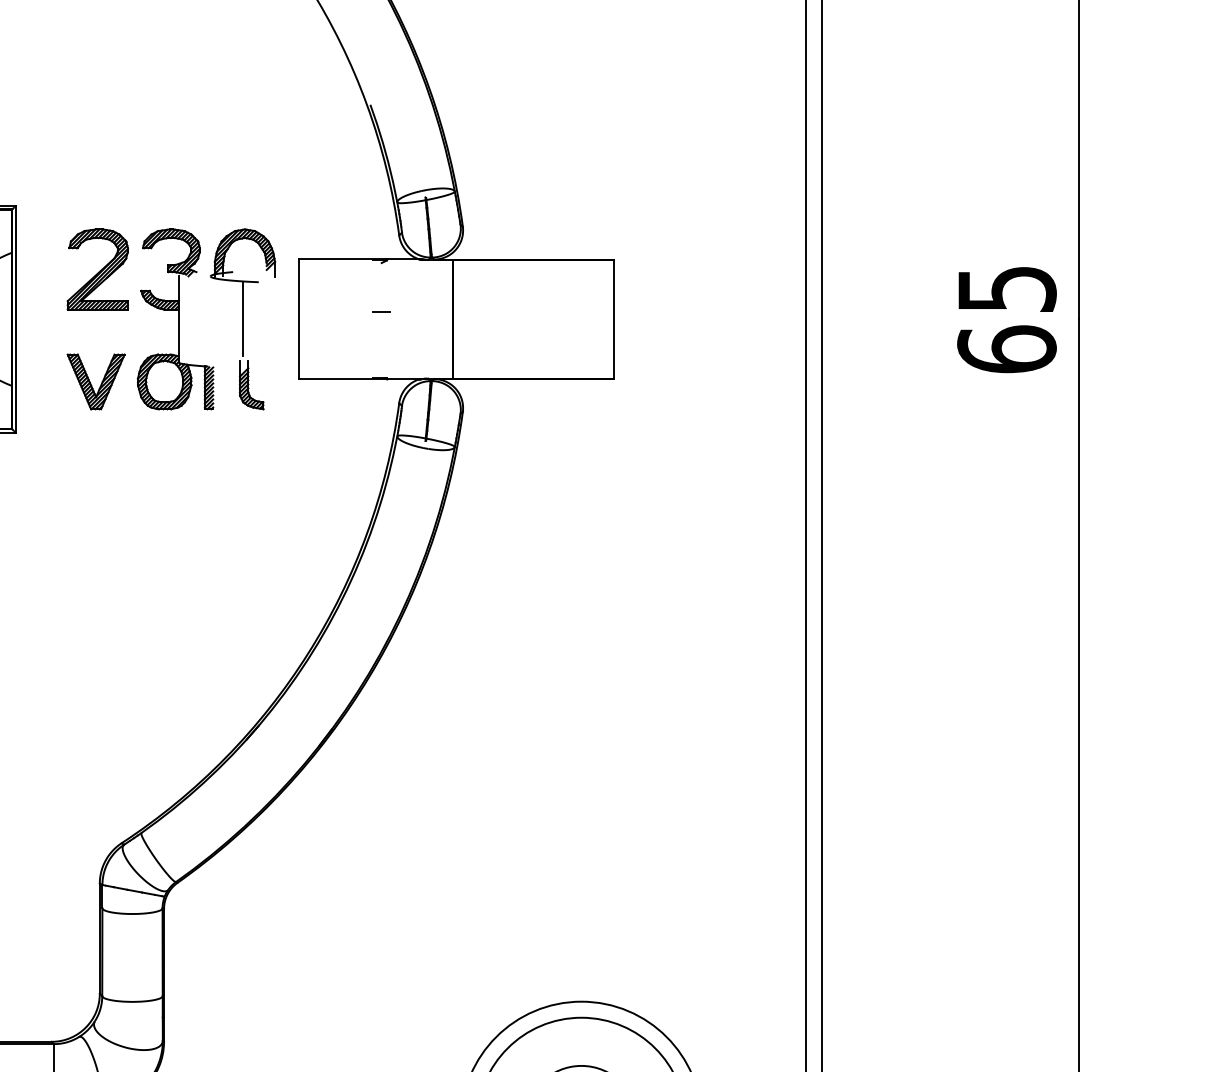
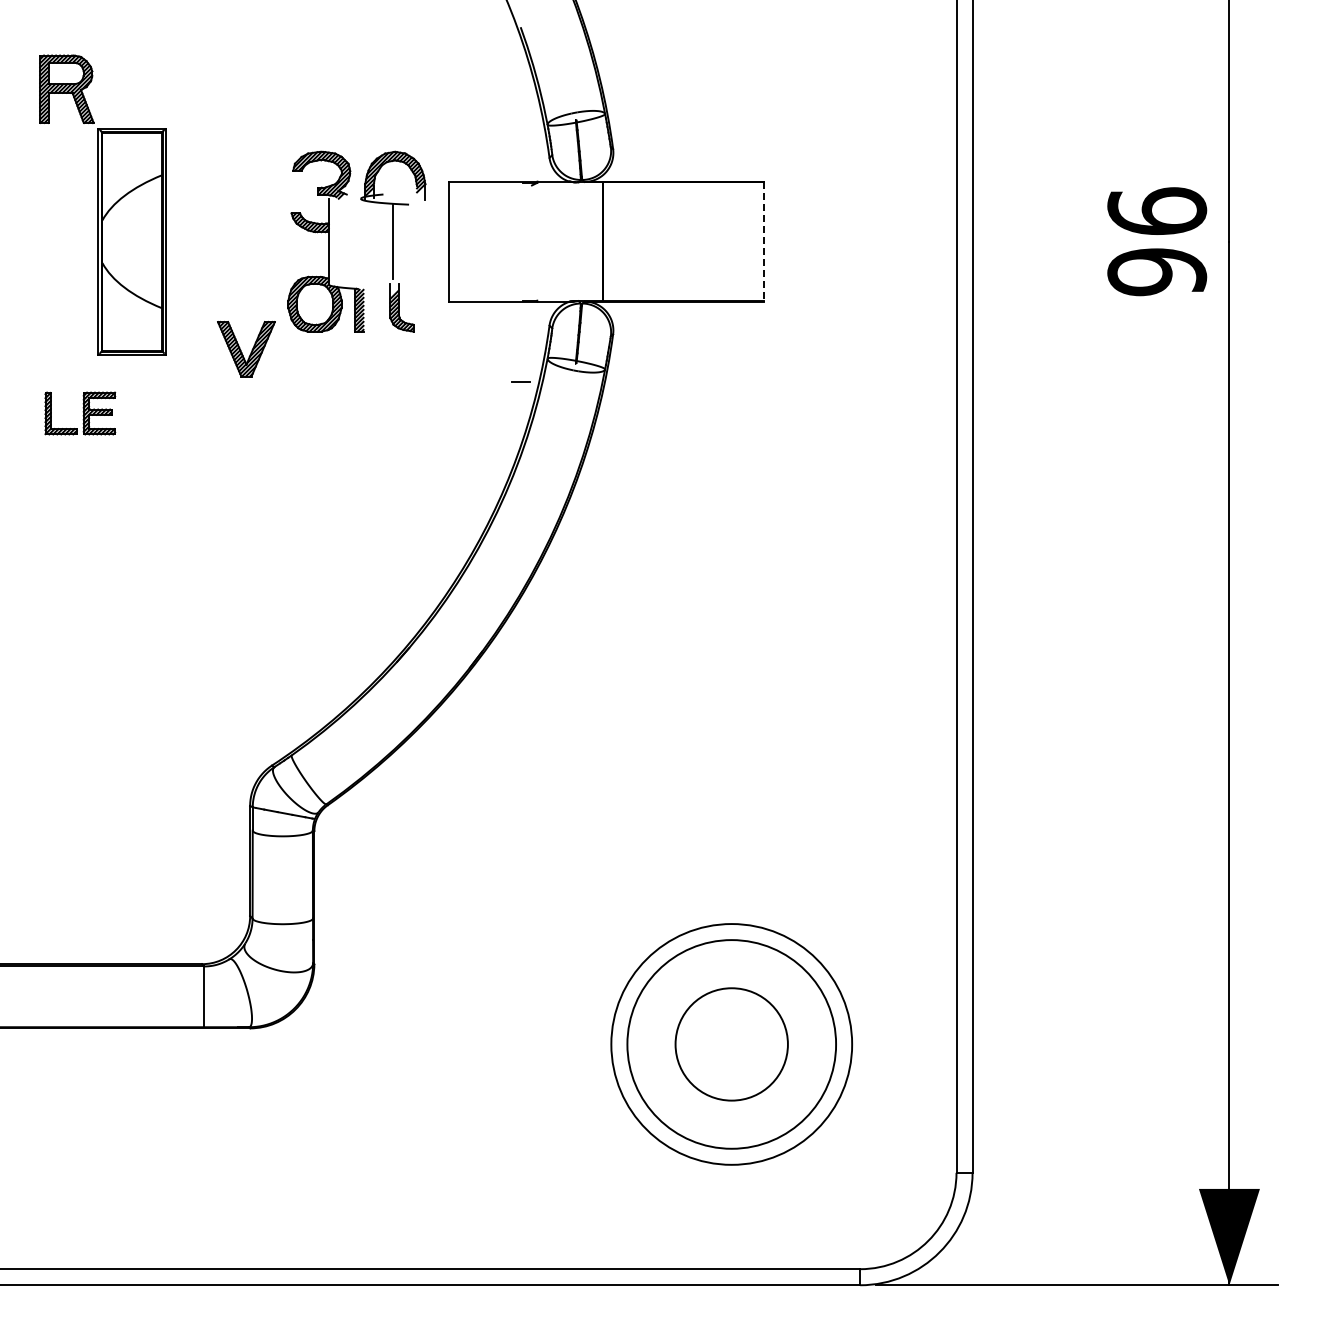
part: (98, 269) -> (248, 191), removed
line: (381, 312) -> (520, 381), moved
line: (613, 319) -> (763, 241), solid -> dashed
text: (1007, 319) -> (1157, 241), 65 -> 96
part: (96, 381) -> (246, 348), moved

